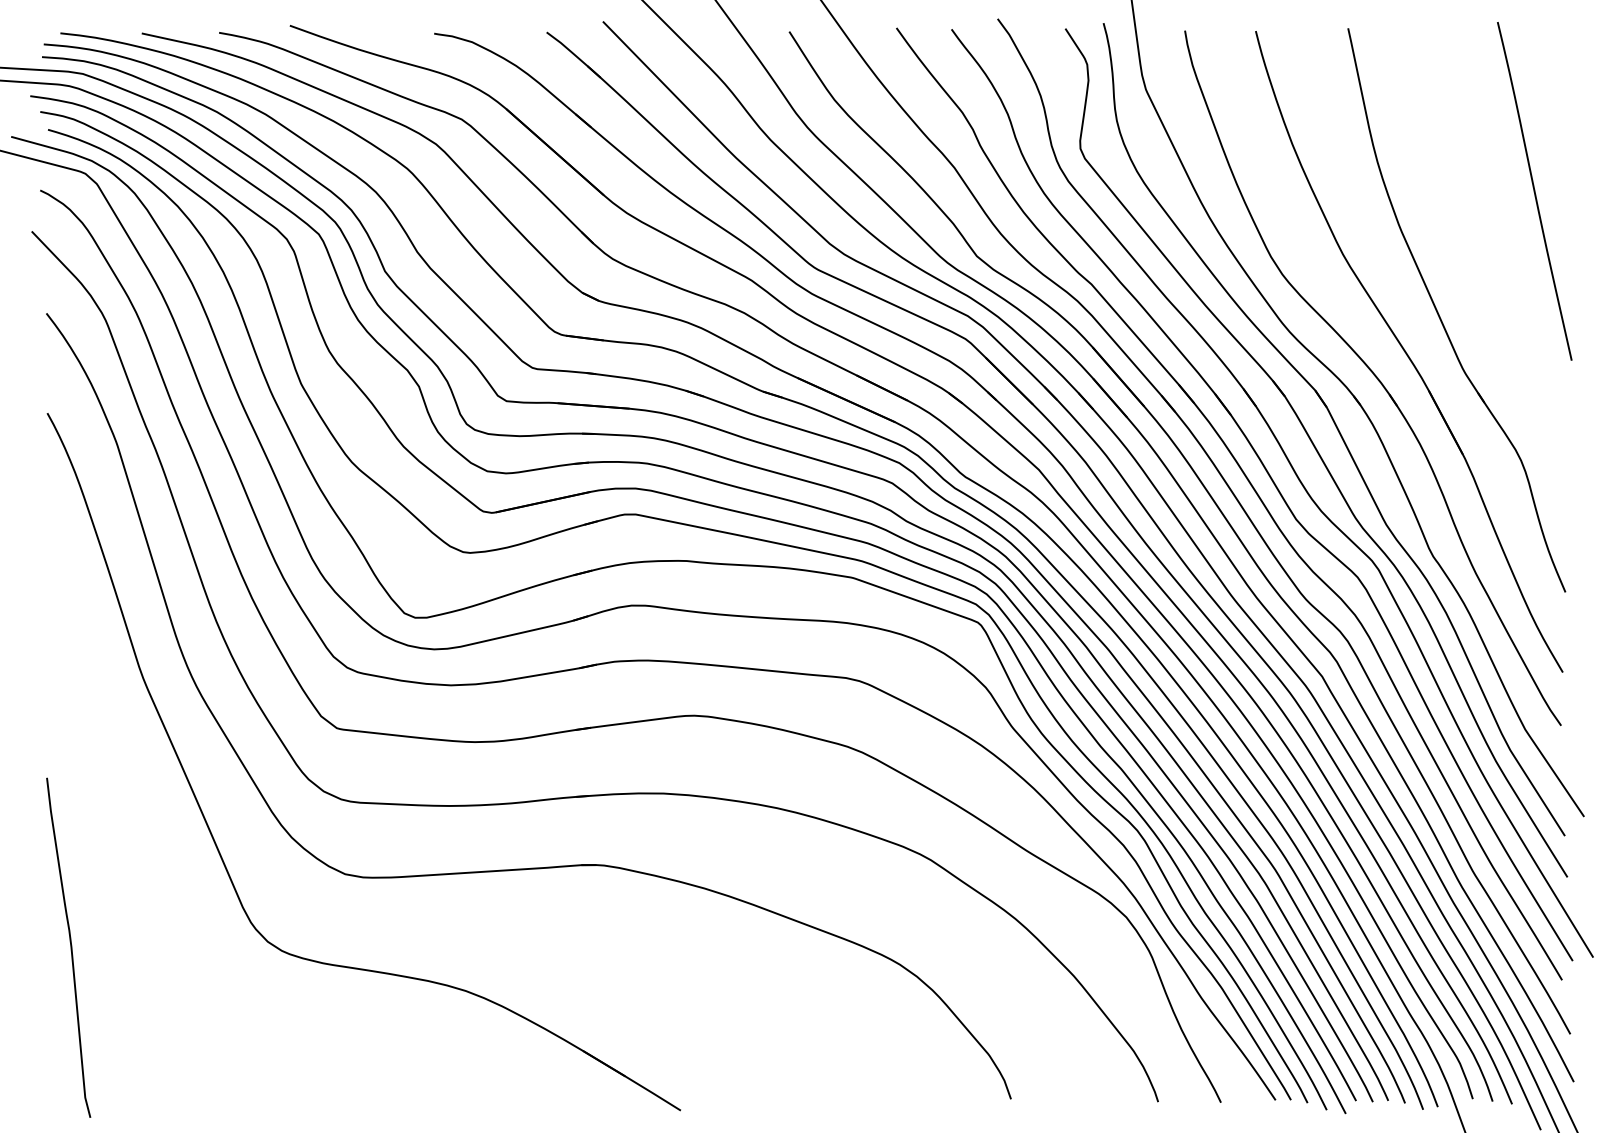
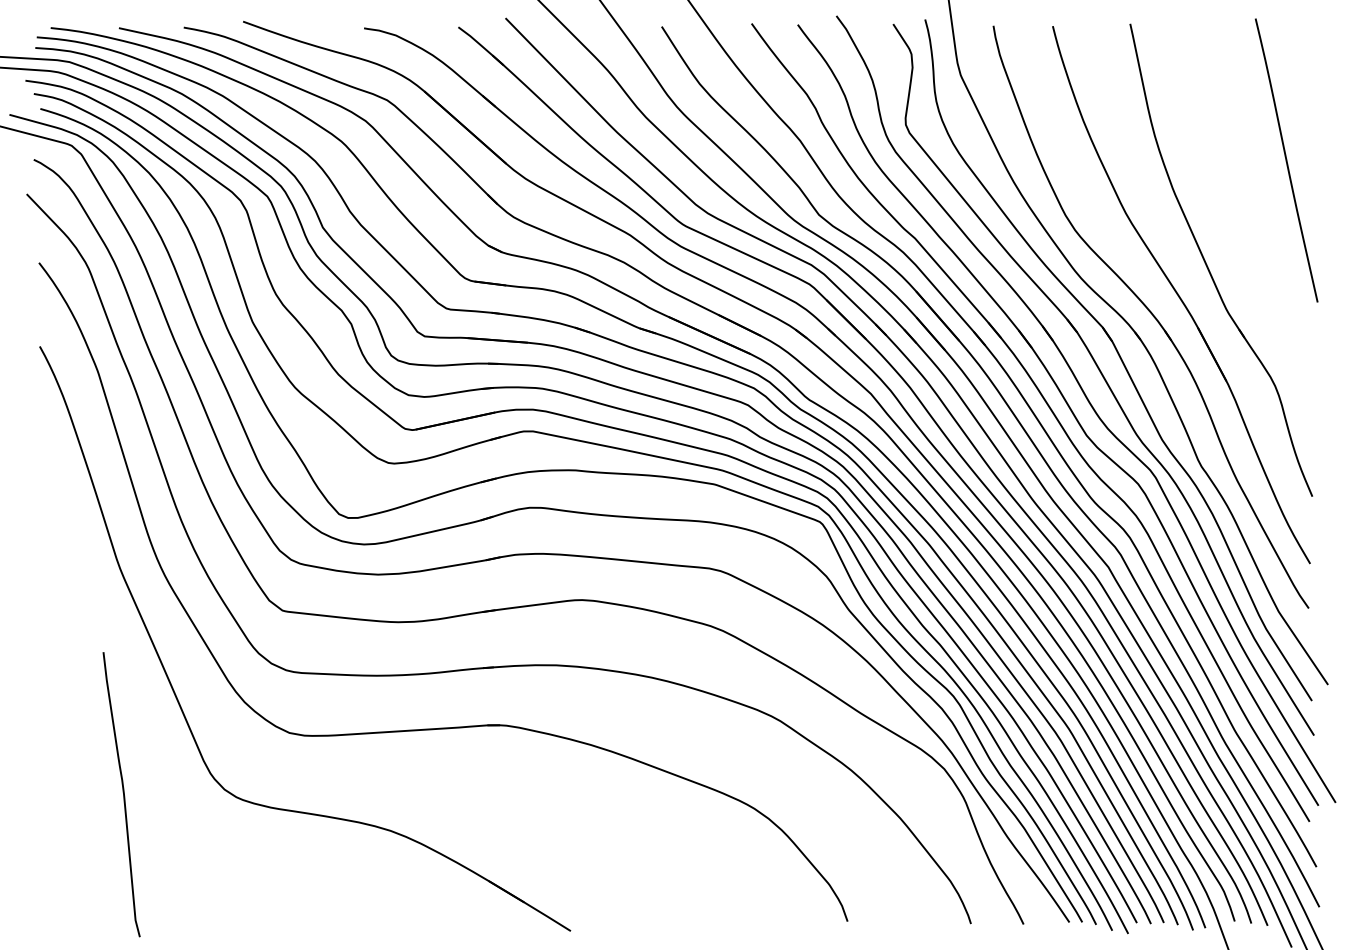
curve: (70, 947) -> (123, 794), moved

